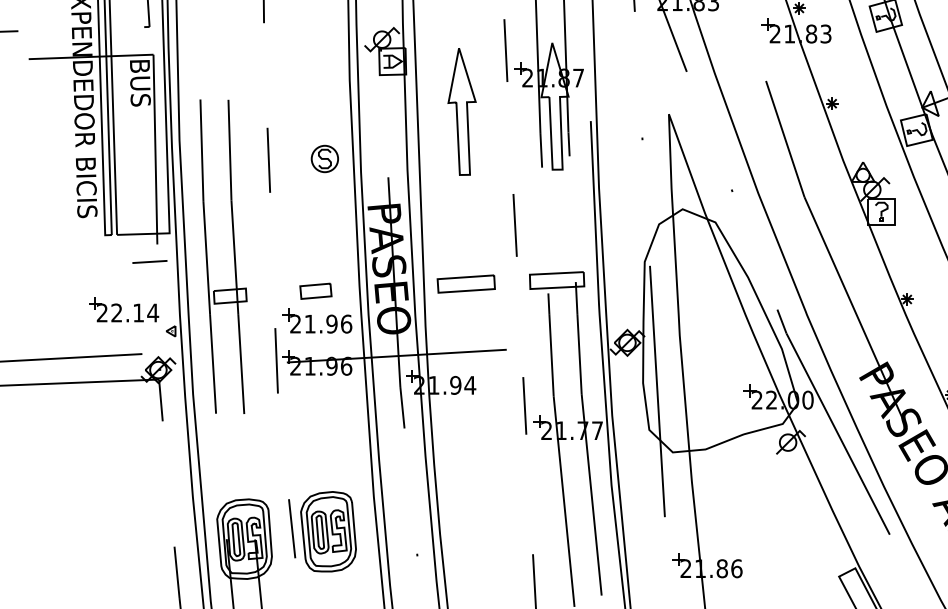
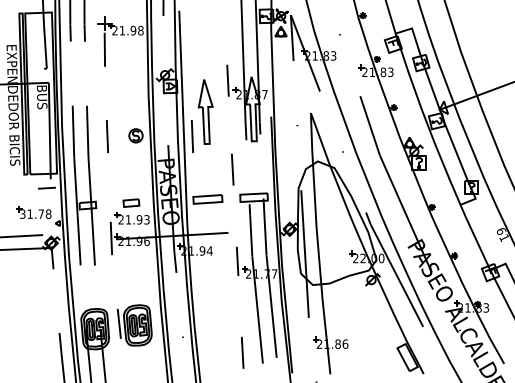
line: (436, 160) -> (192, 136), added
text: (127, 311) -> (35, 213), 22.14 -> 31.78
text: (345, 323) -> (146, 219), 21.96 -> 21.93

